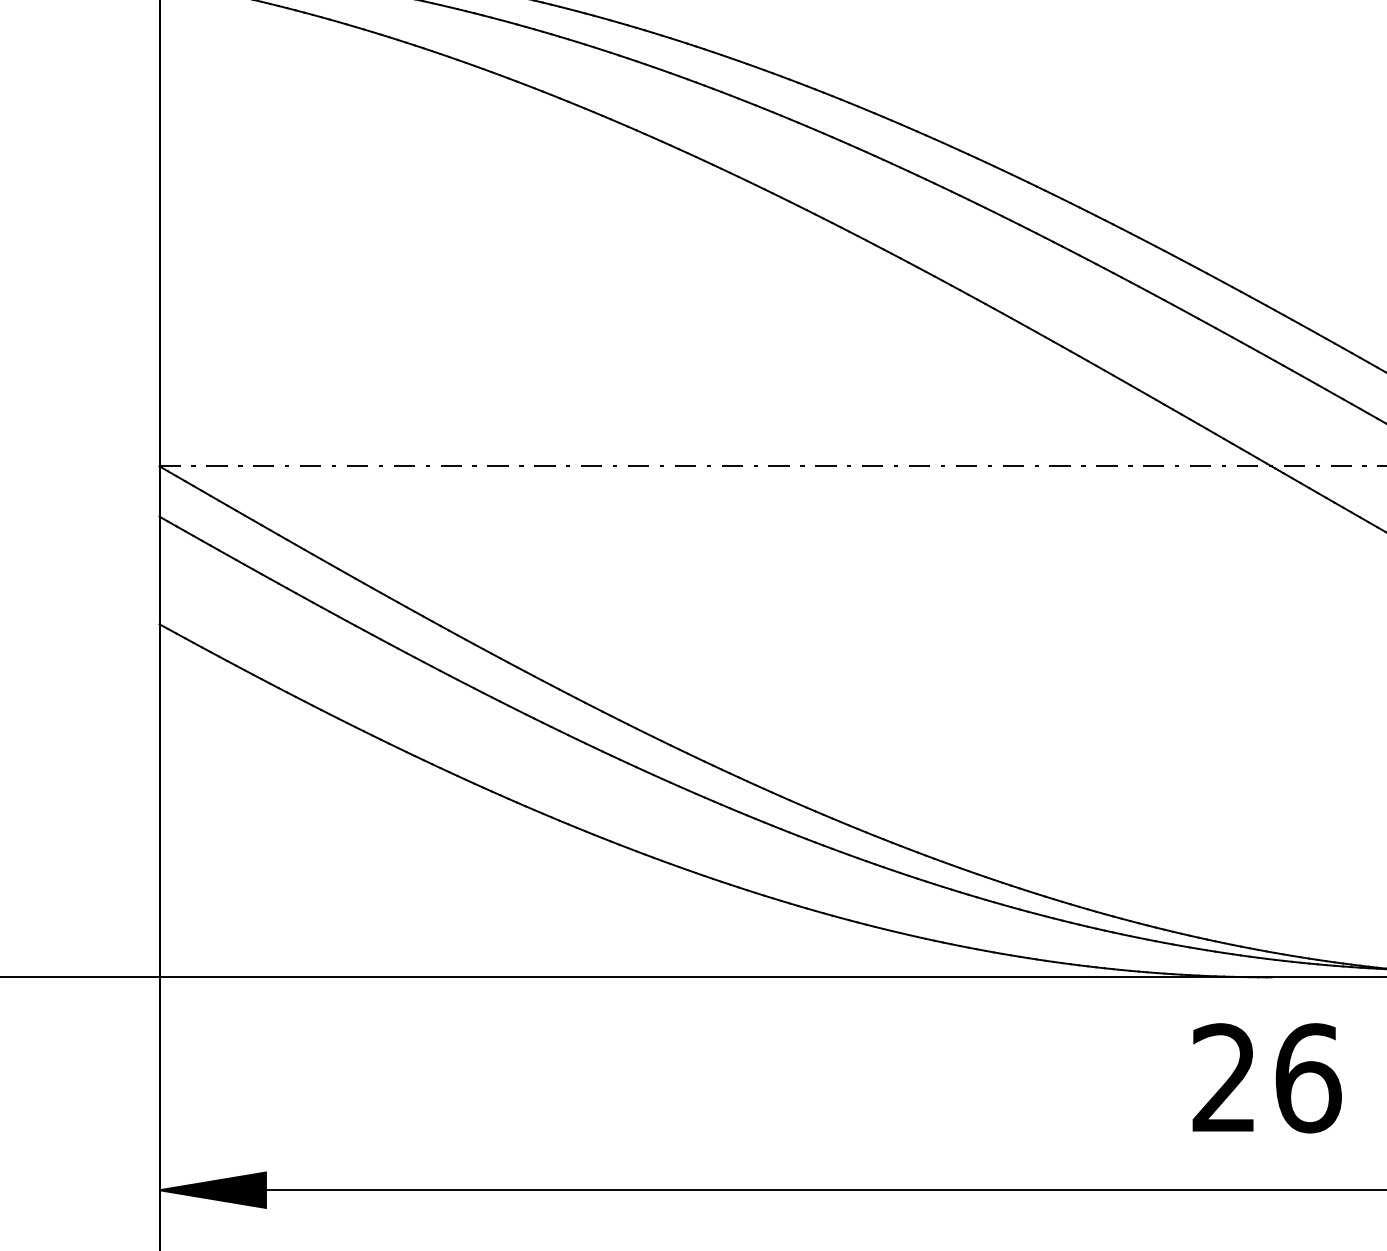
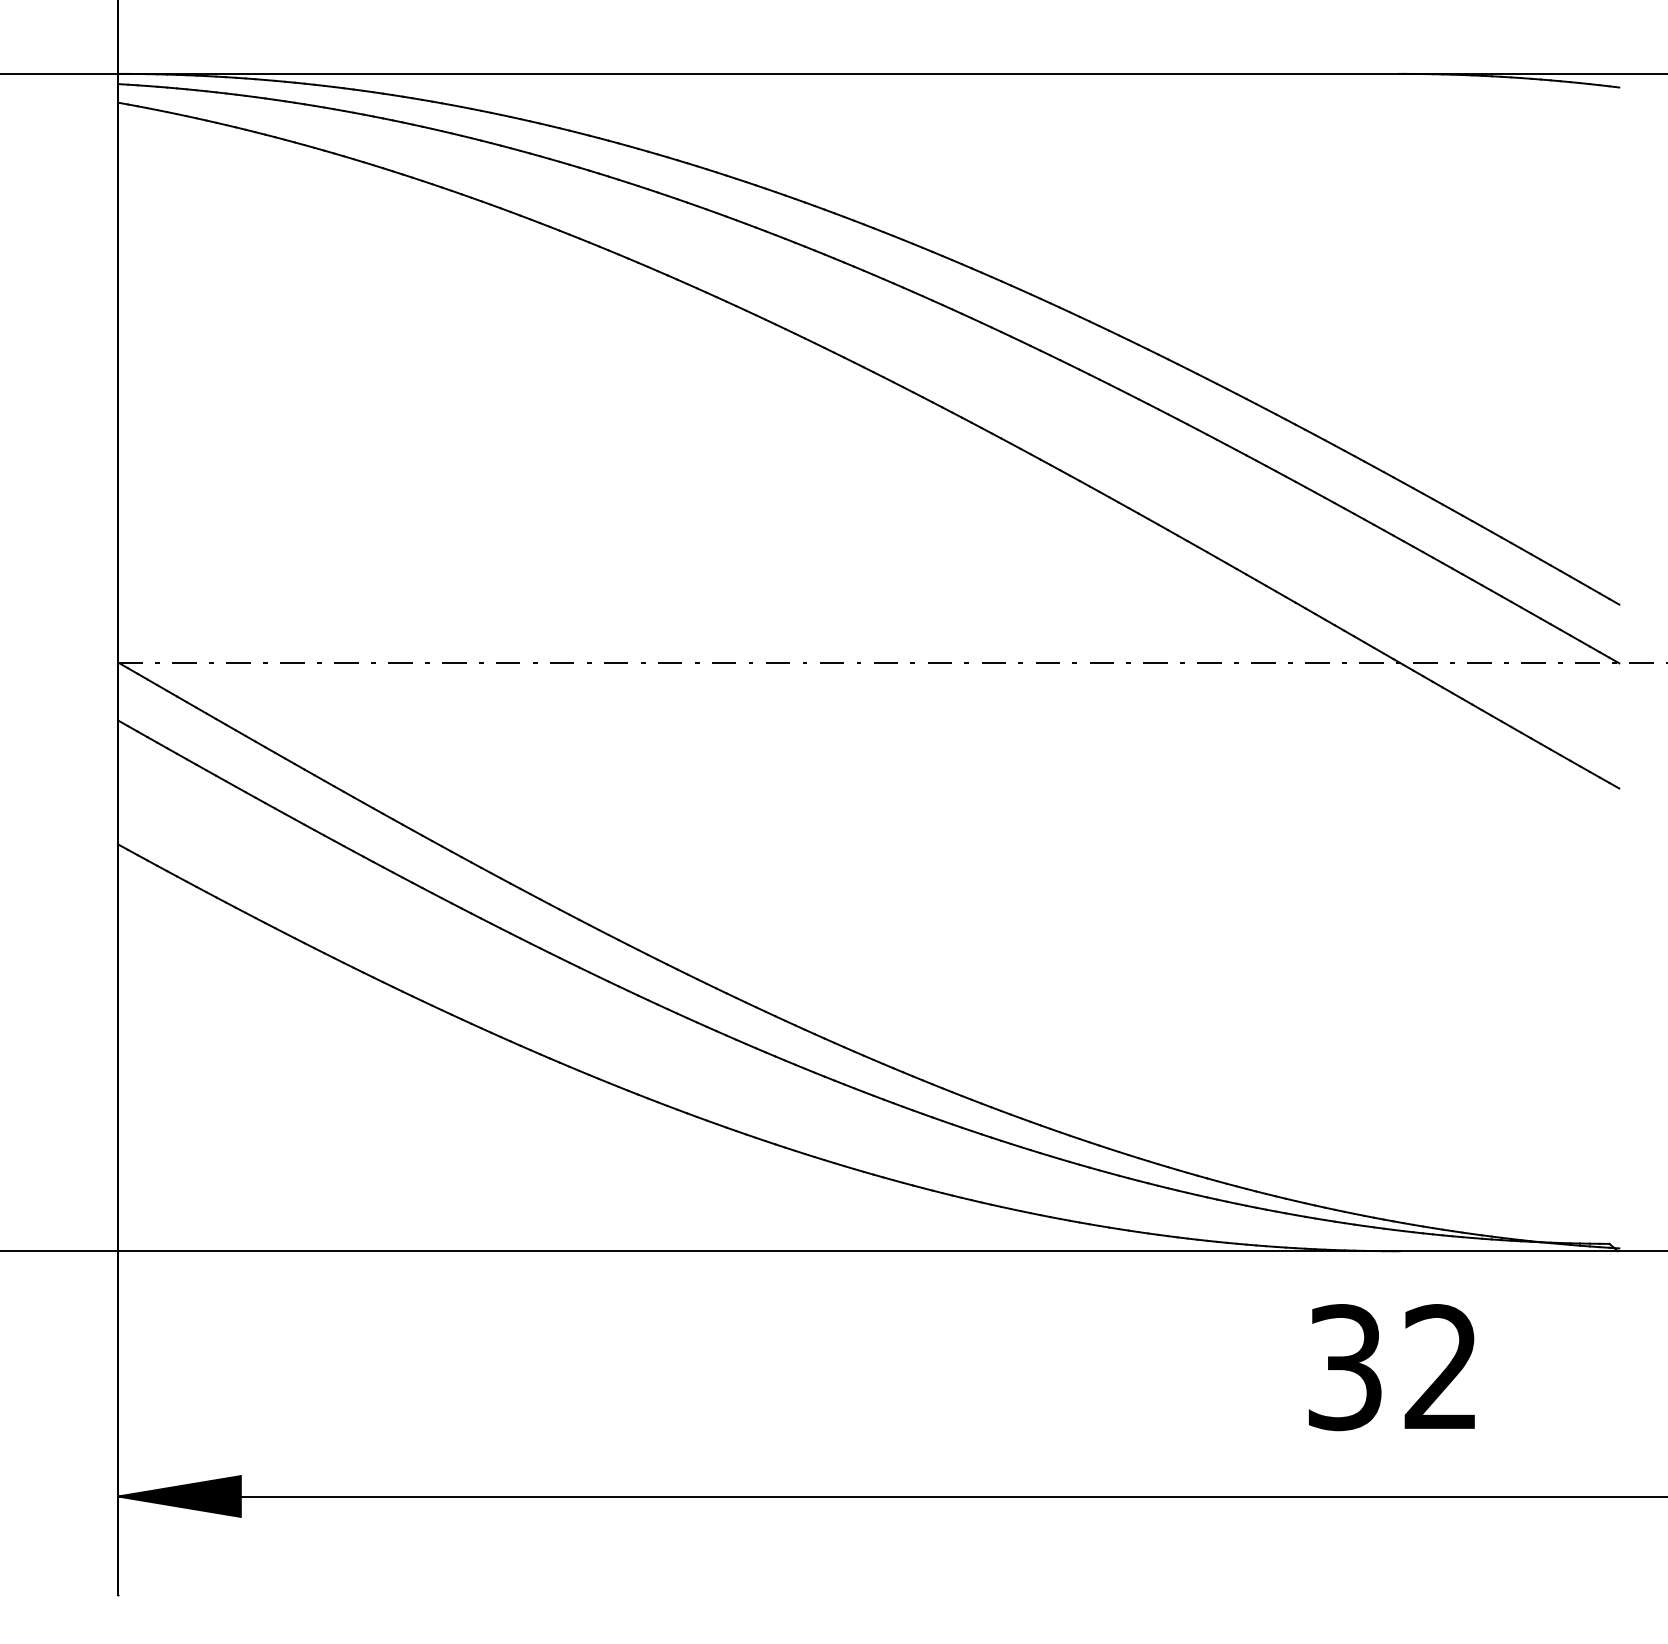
text: (1267, 1078) -> (1394, 1367), 26 -> 32

